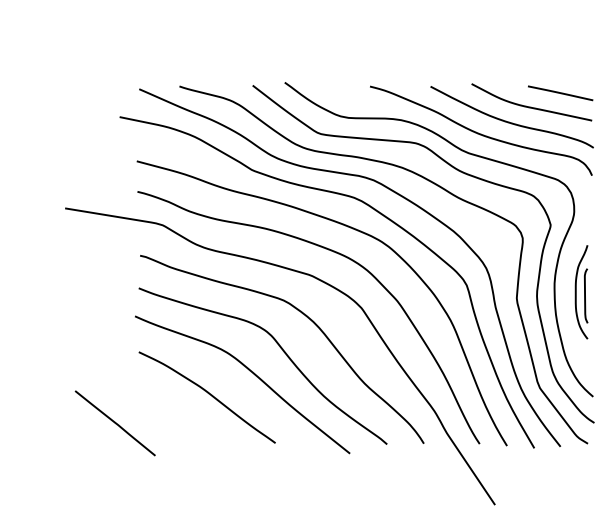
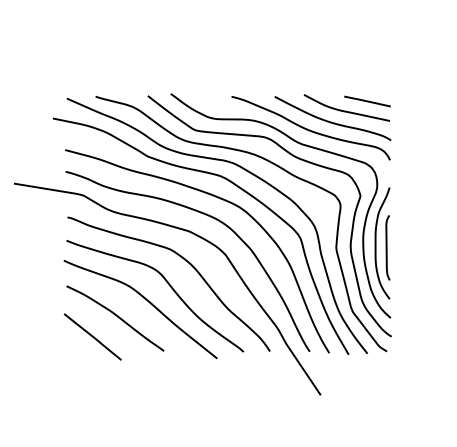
part: (581, 292) -> (382, 243), size x1.67
line: (114, 422) -> (92, 336), moved

